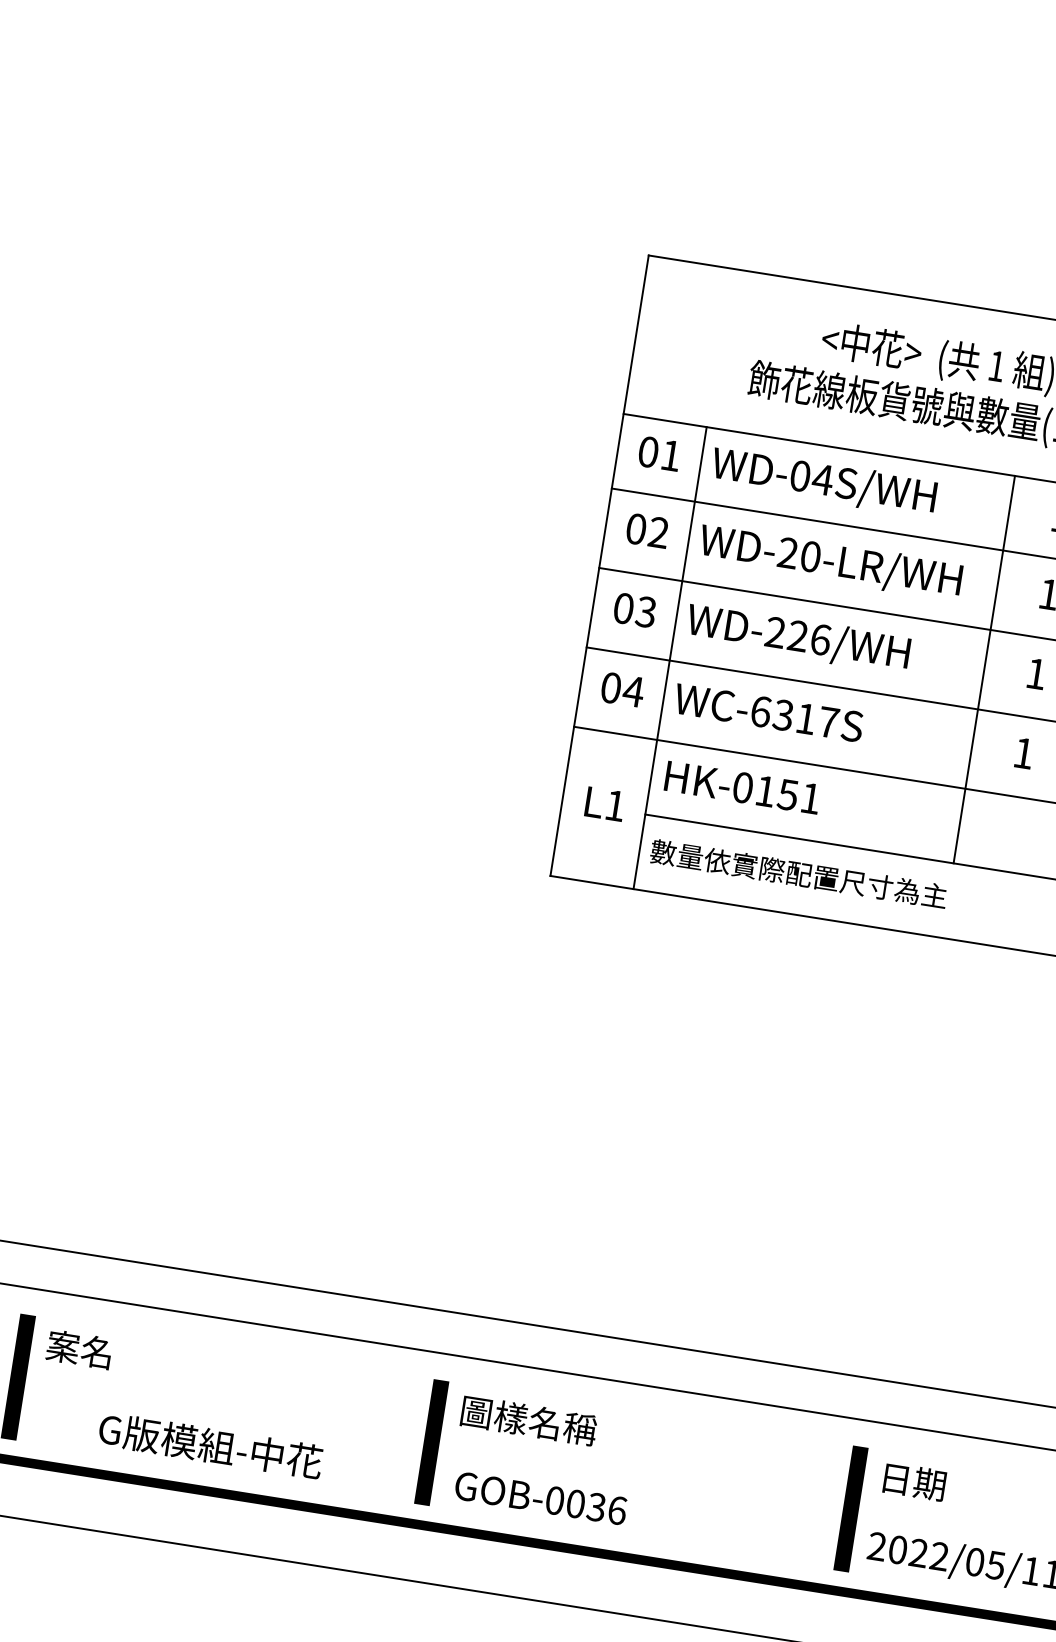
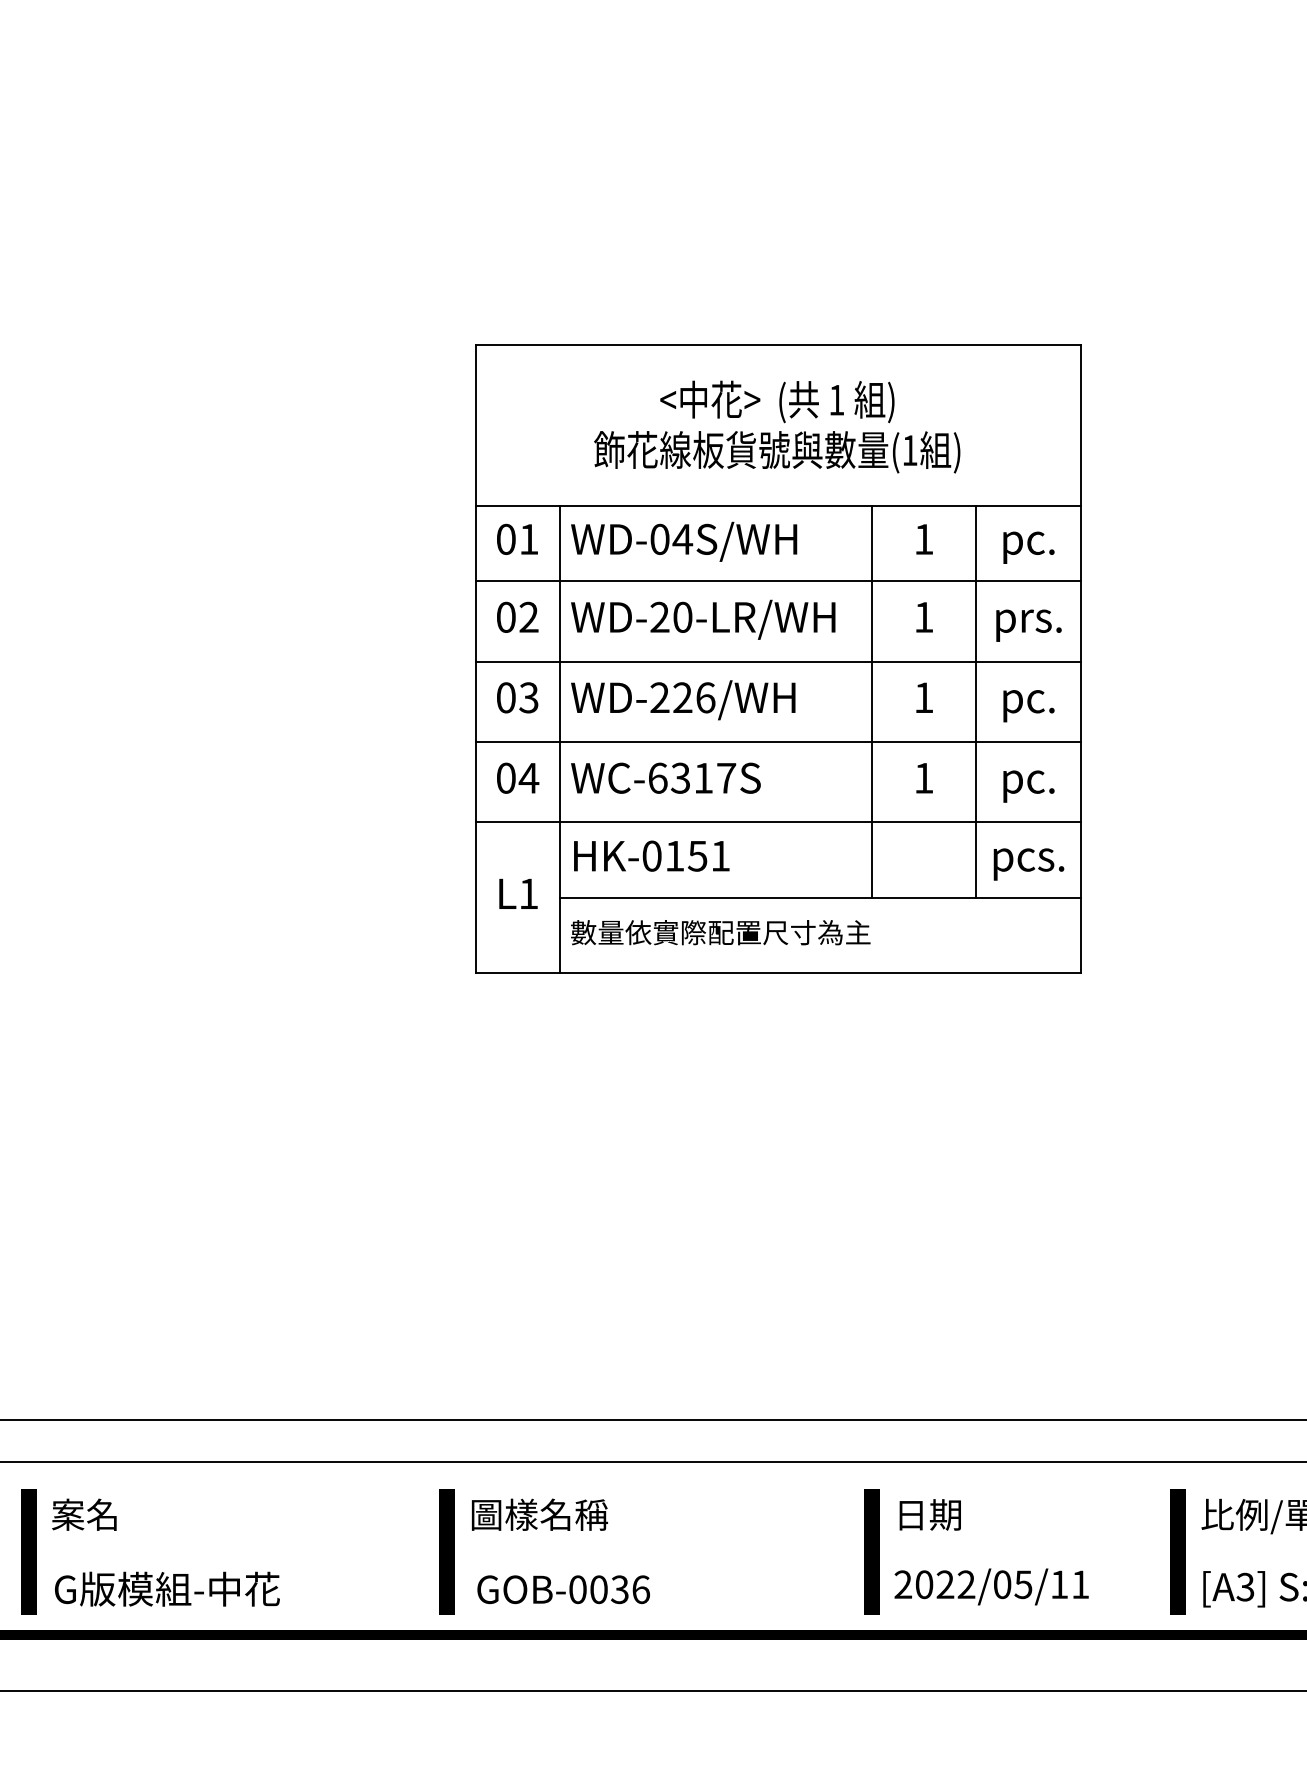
text: (211, 1444) -> (167, 1588), moved

